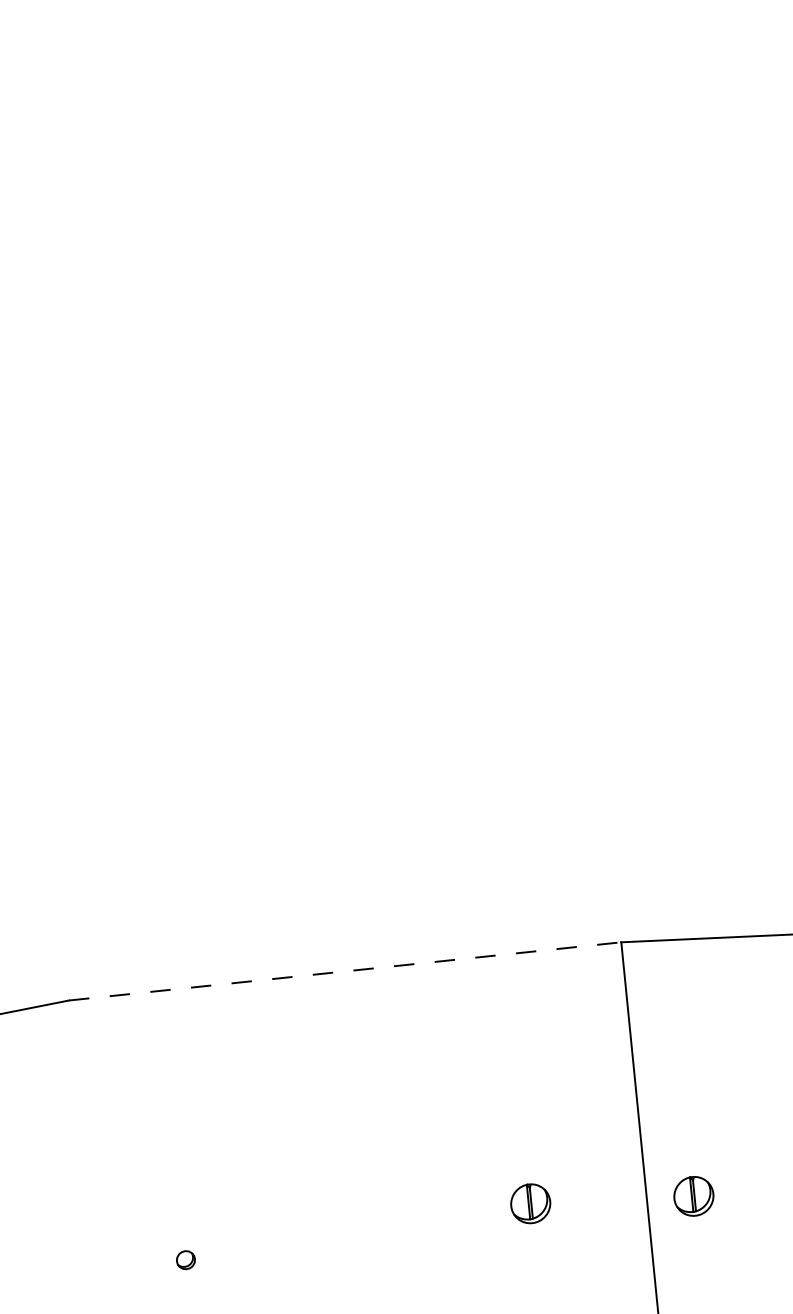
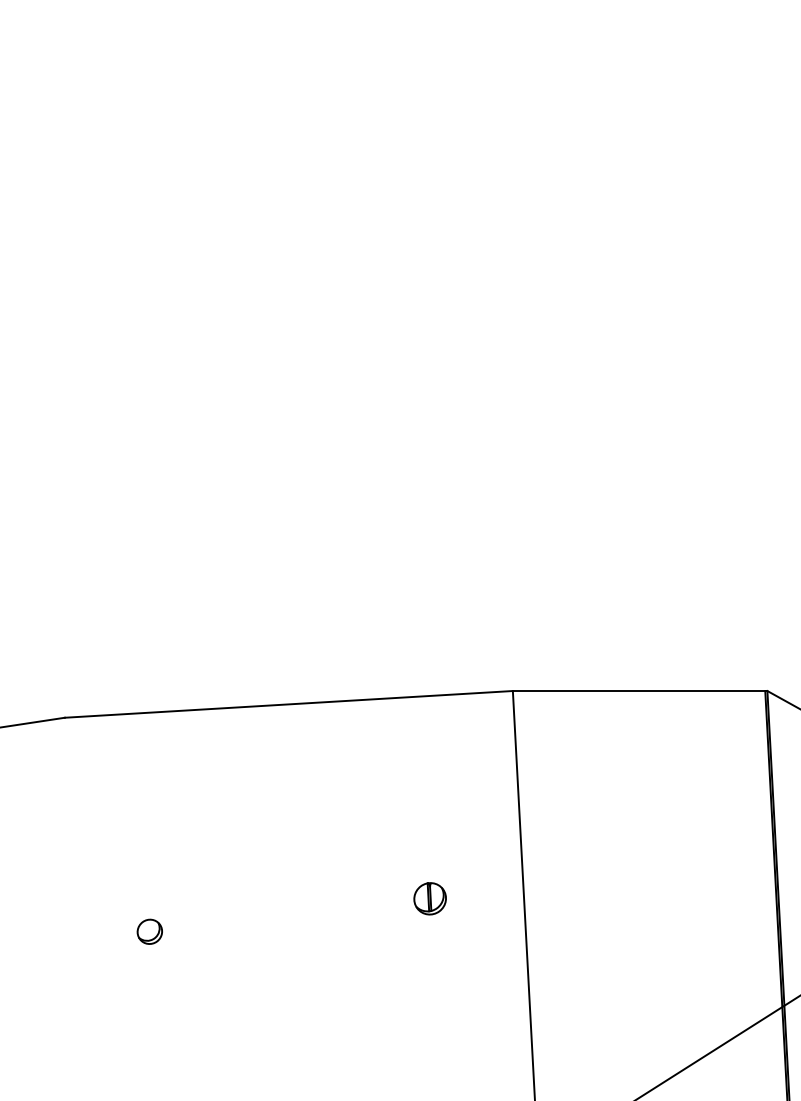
line: (345, 971) -> (289, 704), dashed -> solid
part: (693, 1196) -> (561, 898), removed
part: (185, 1259) -> (149, 931), size x1.67

